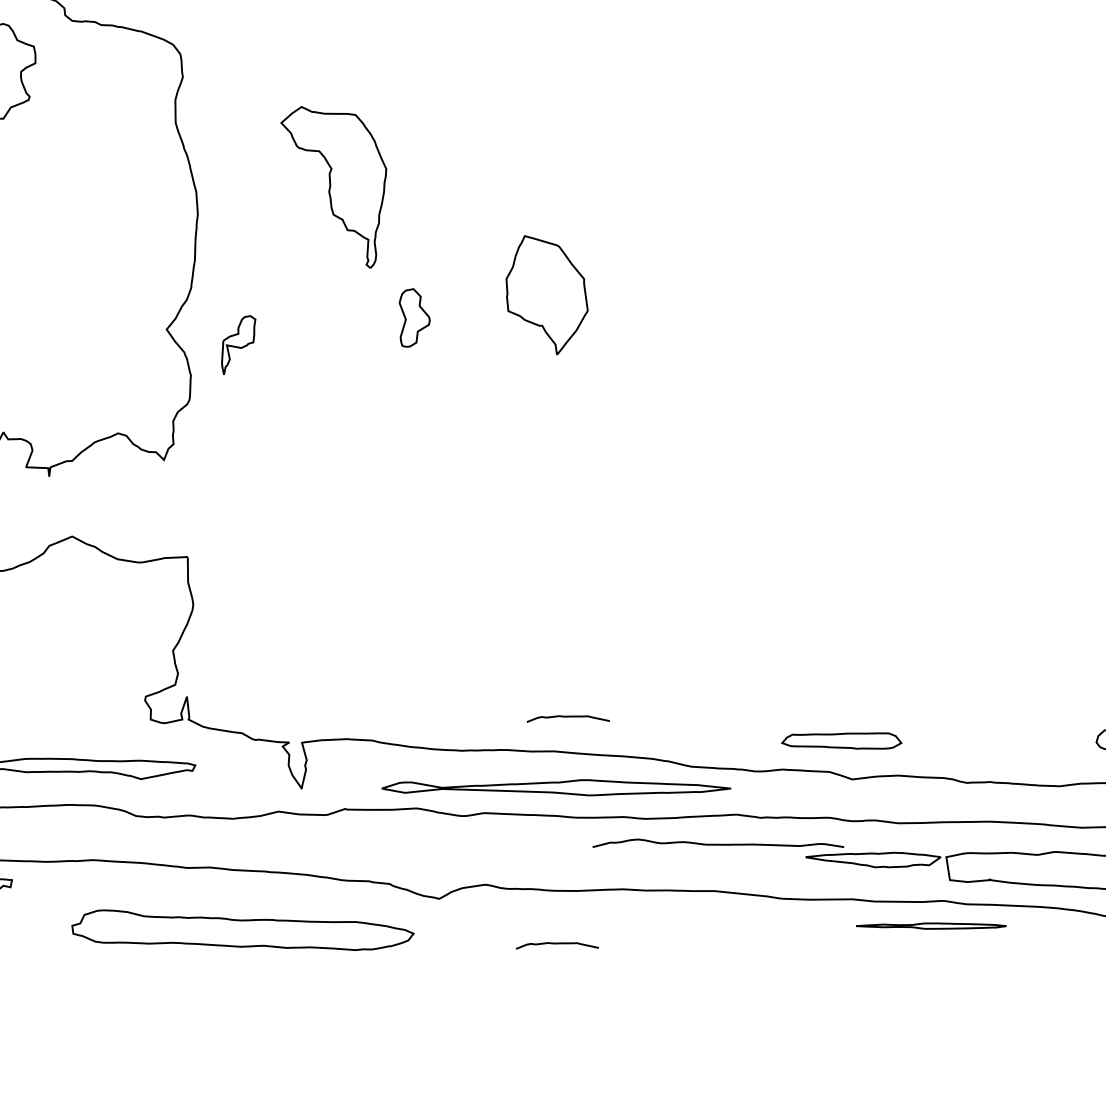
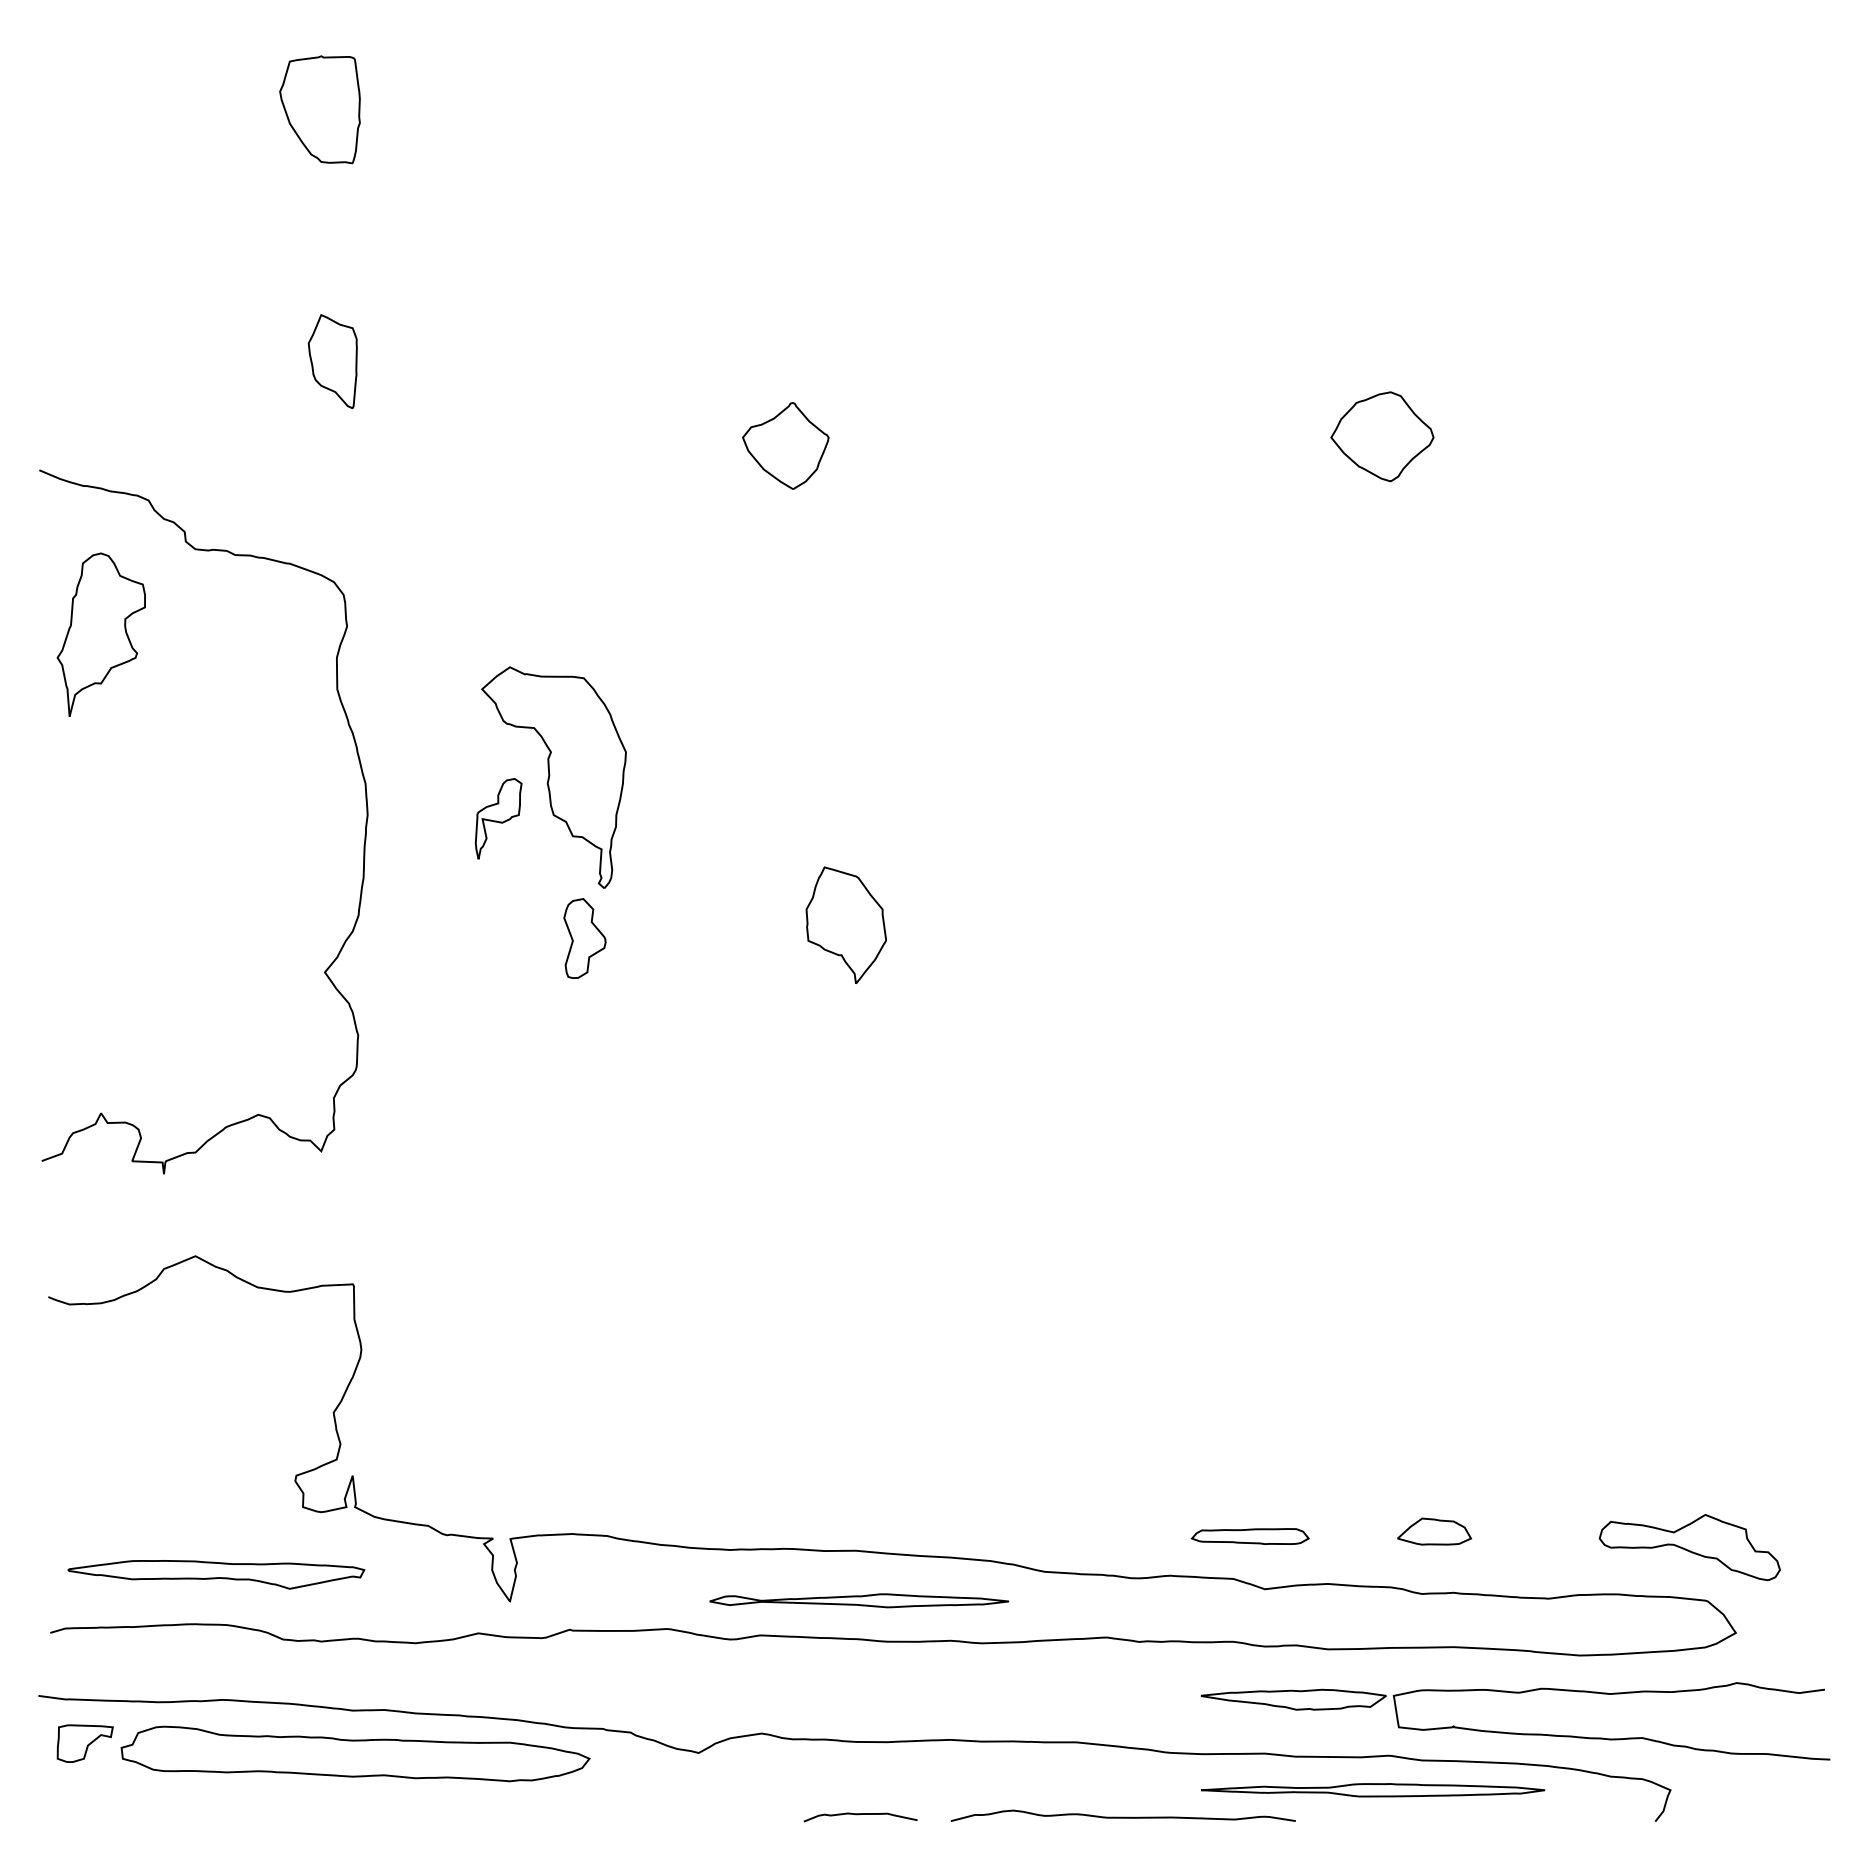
part: (546, 294) -> (845, 924), size x0.71
part: (414, 317) -> (584, 938), moved
part: (238, 344) -> (498, 818), moved
curve: (568, 716) -> (875, 1503), removed
part: (976, 737) -> (1434, 1531), added
part: (841, 740) -> (1249, 1536), size x0.71
part: (556, 787) -> (859, 1600), size x0.62
curve: (717, 843) -> (1122, 1816), moved
part: (931, 926) -> (1373, 1790), size x1.67
part: (242, 929) -> (355, 1753), moved

